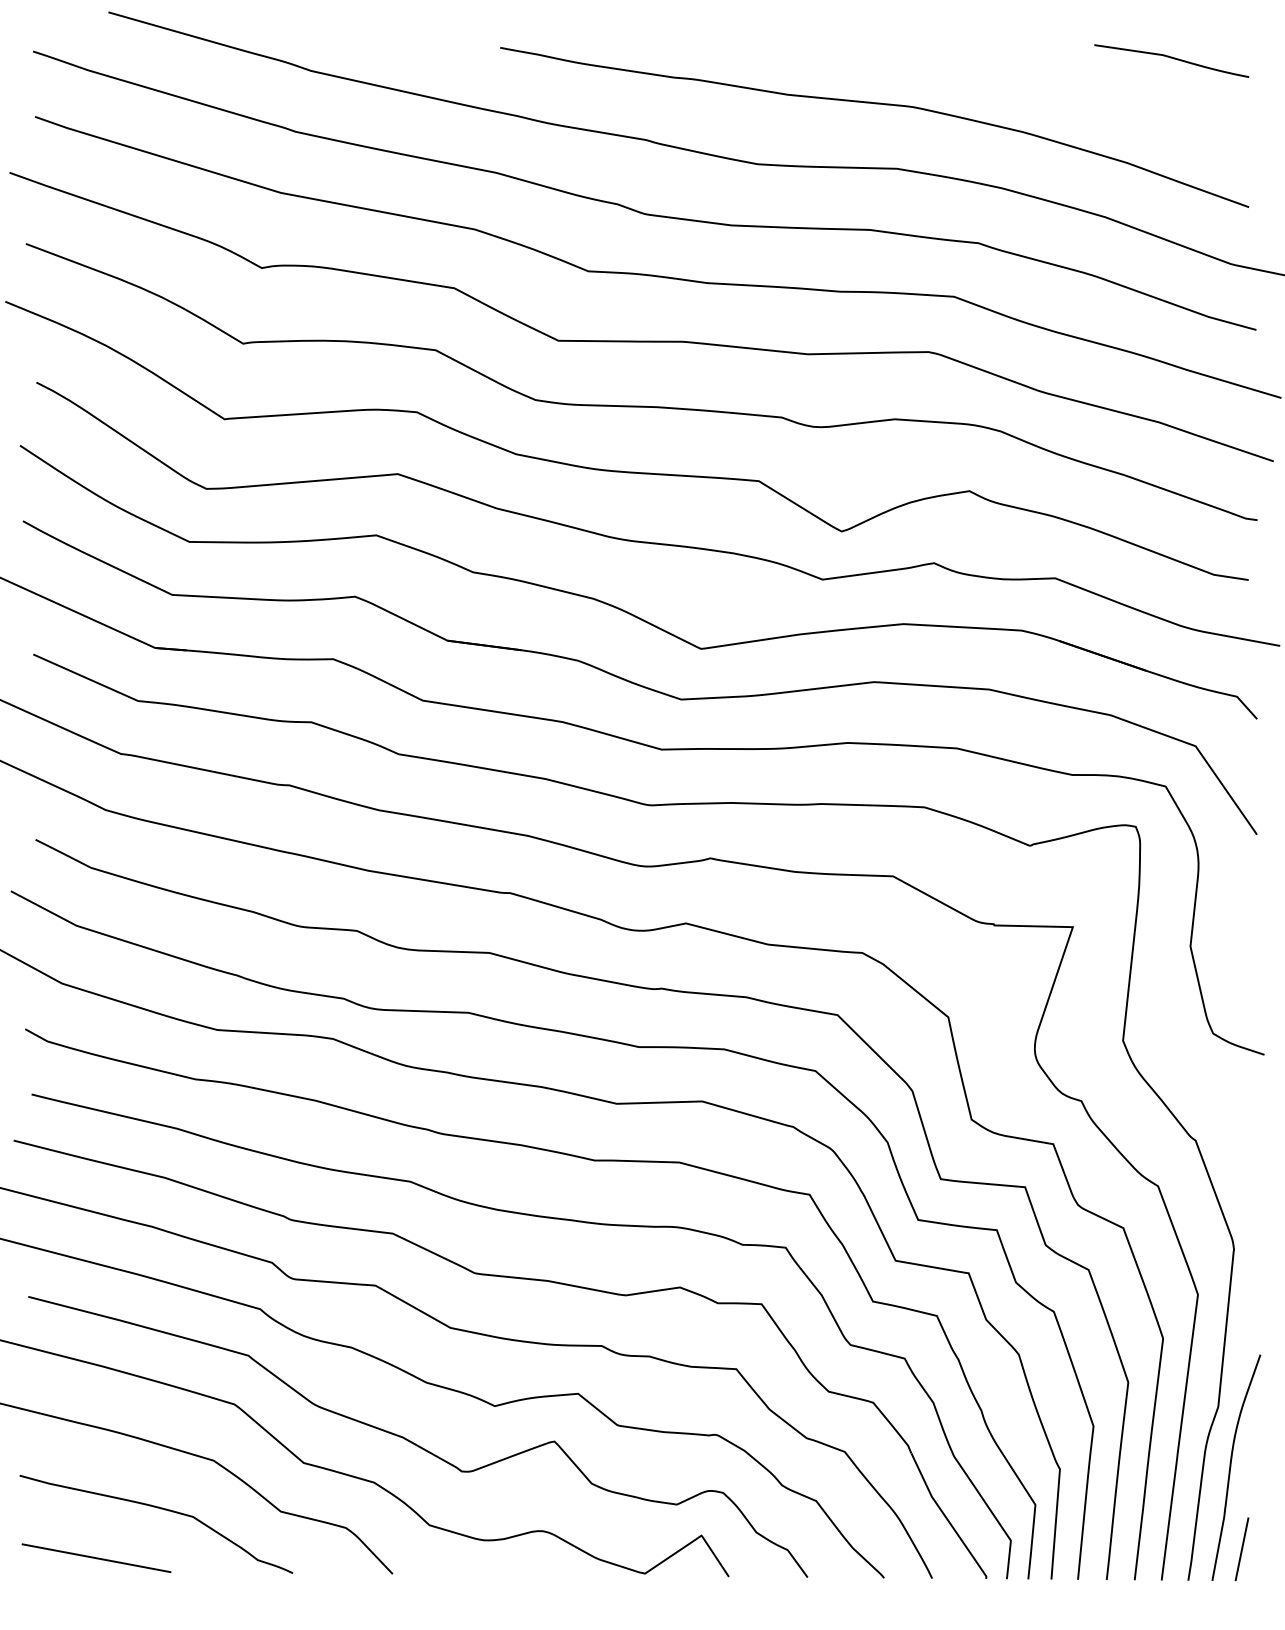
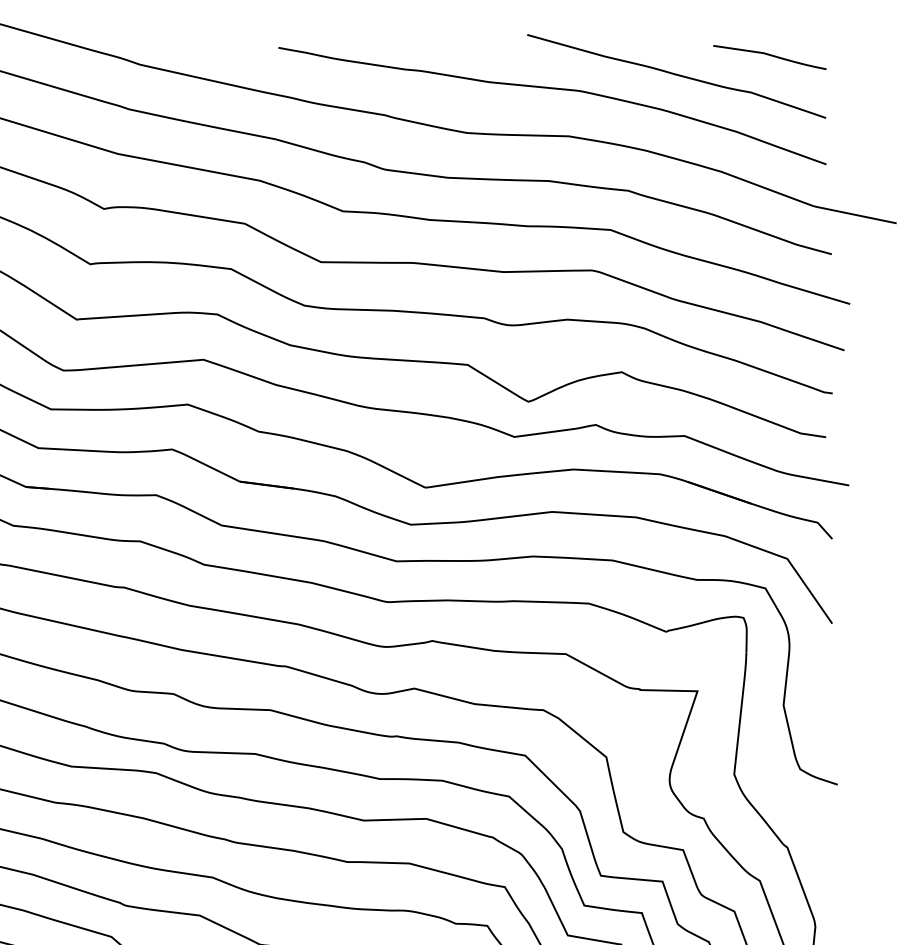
curve: (1044, 85) -> (676, 75), added

